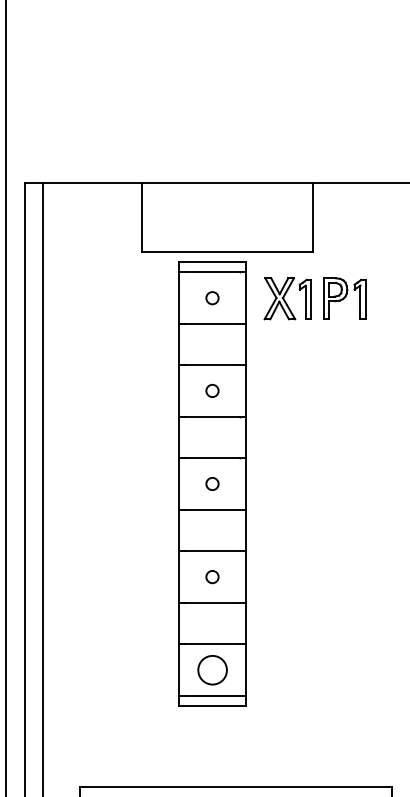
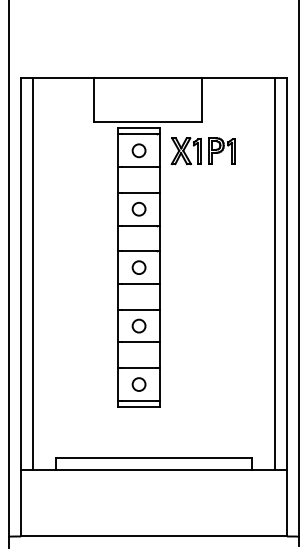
circle: (211, 297) -> (138, 150), size x1.67
circle: (211, 389) -> (138, 208), size x1.67
circle: (211, 483) -> (138, 267), size x1.67
circle: (211, 576) -> (138, 325), size x1.67
circle: (211, 670) -> (138, 384), size x0.71

